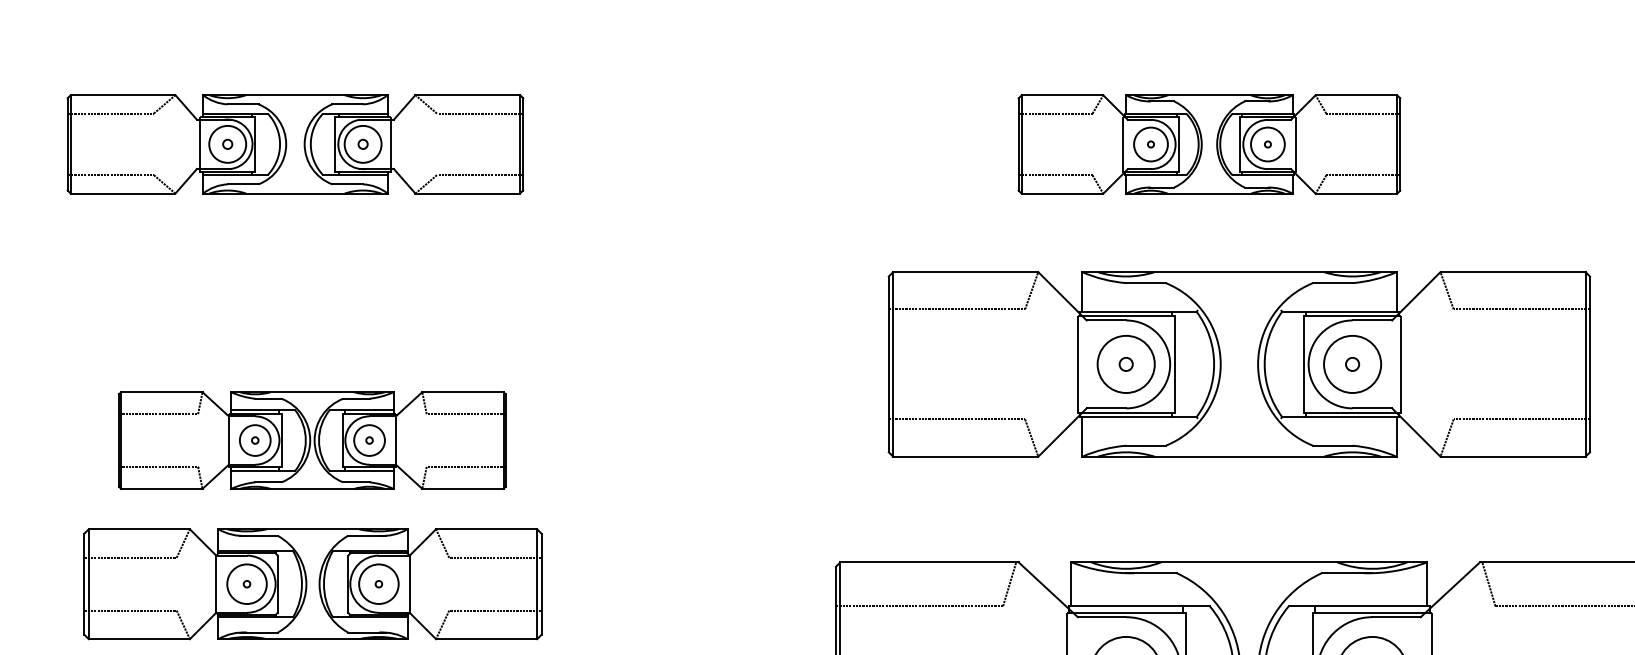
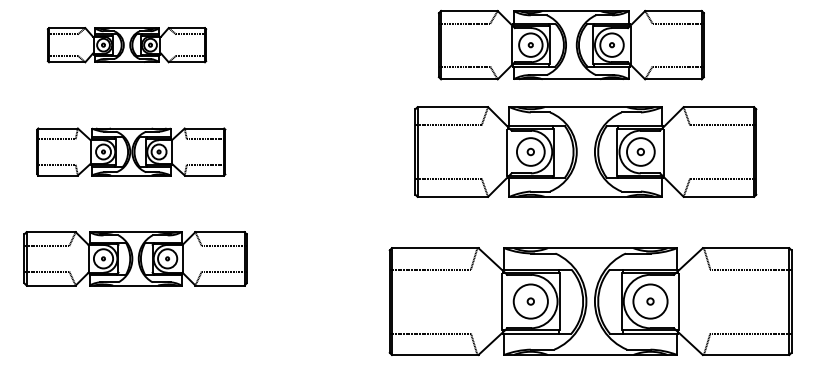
part: (1207, 143) -> (570, 44), size x1.43
part: (294, 145) -> (126, 45), size x0.71
part: (312, 439) -> (131, 151), moved

